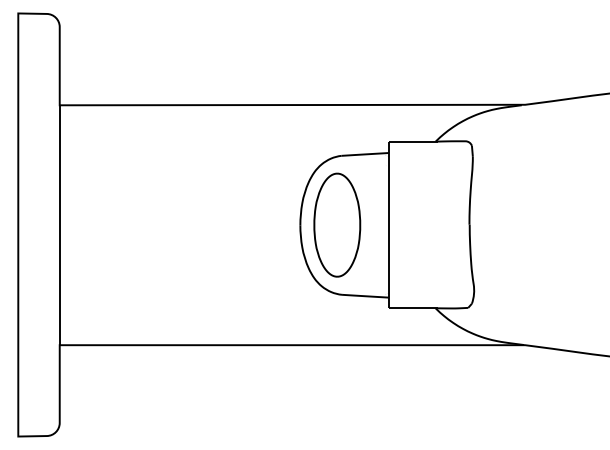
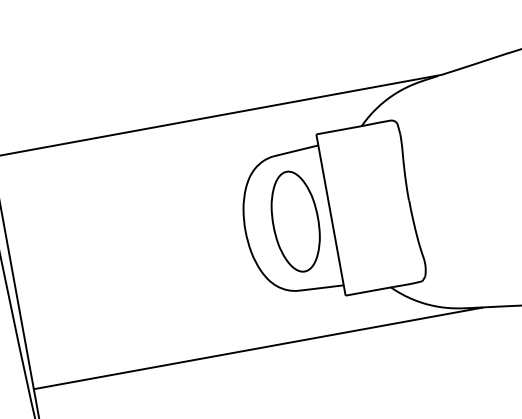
part: (337, 224) -> (295, 220), moved

